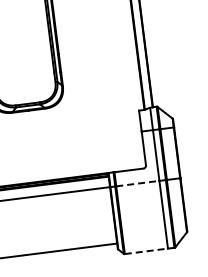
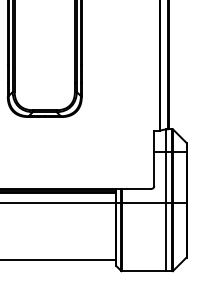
line: (137, 184) -> (143, 203), dashed -> solid
line: (146, 251) -> (143, 271), dashed -> solid

